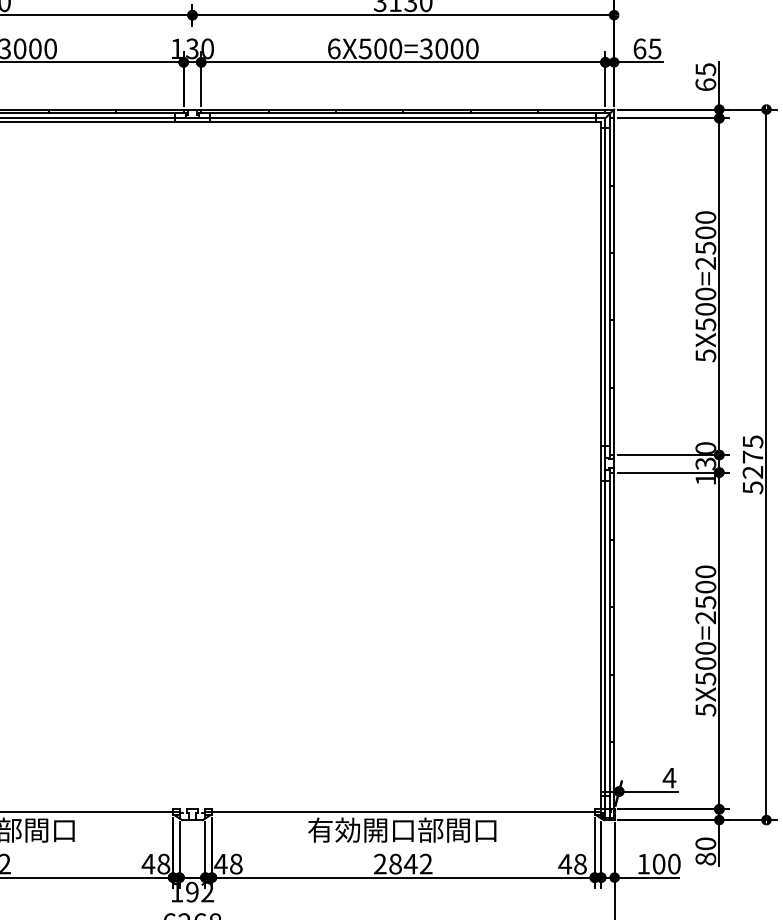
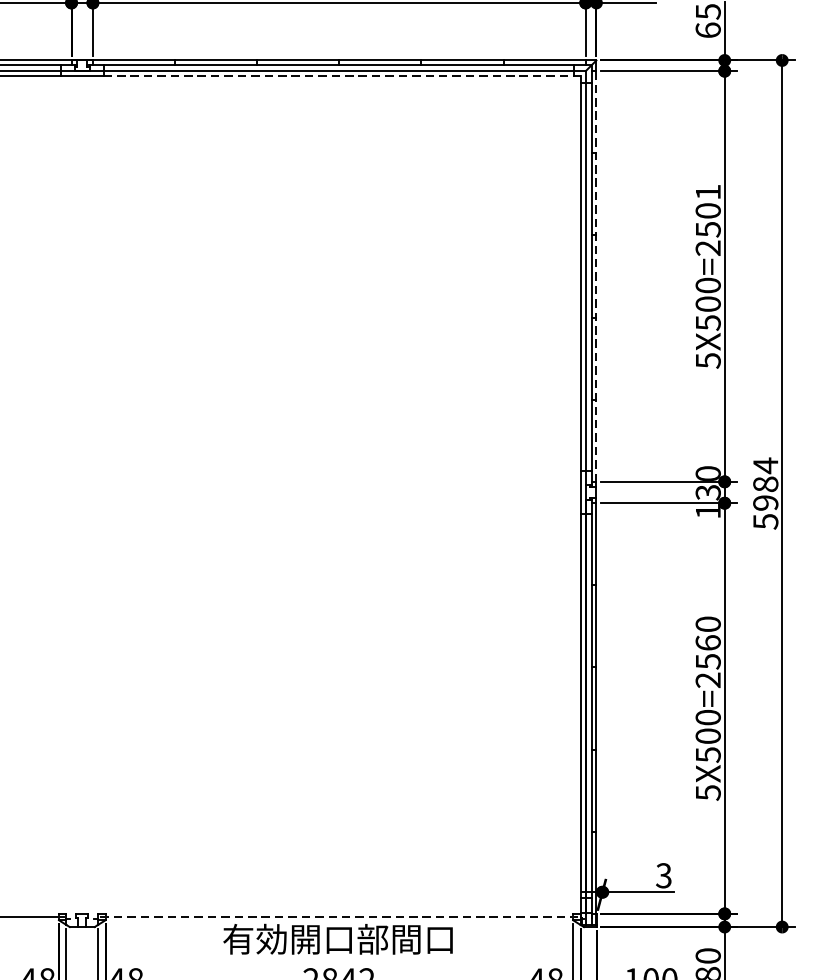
line: (405, 122) -> (342, 76), solid -> dashed
text: (705, 217) -> (707, 192), 5X500=2500 -> 5X500=2501
line: (614, 287) -> (596, 277), solid -> dashed
text: (752, 456) -> (765, 483), 5275 -> 5984
text: (705, 586) -> (707, 642), 5X500=2500 -> 5X500=2560
text: (669, 777) -> (663, 875), 4 -> 3
line: (403, 811) -> (339, 916), solid -> dashed

